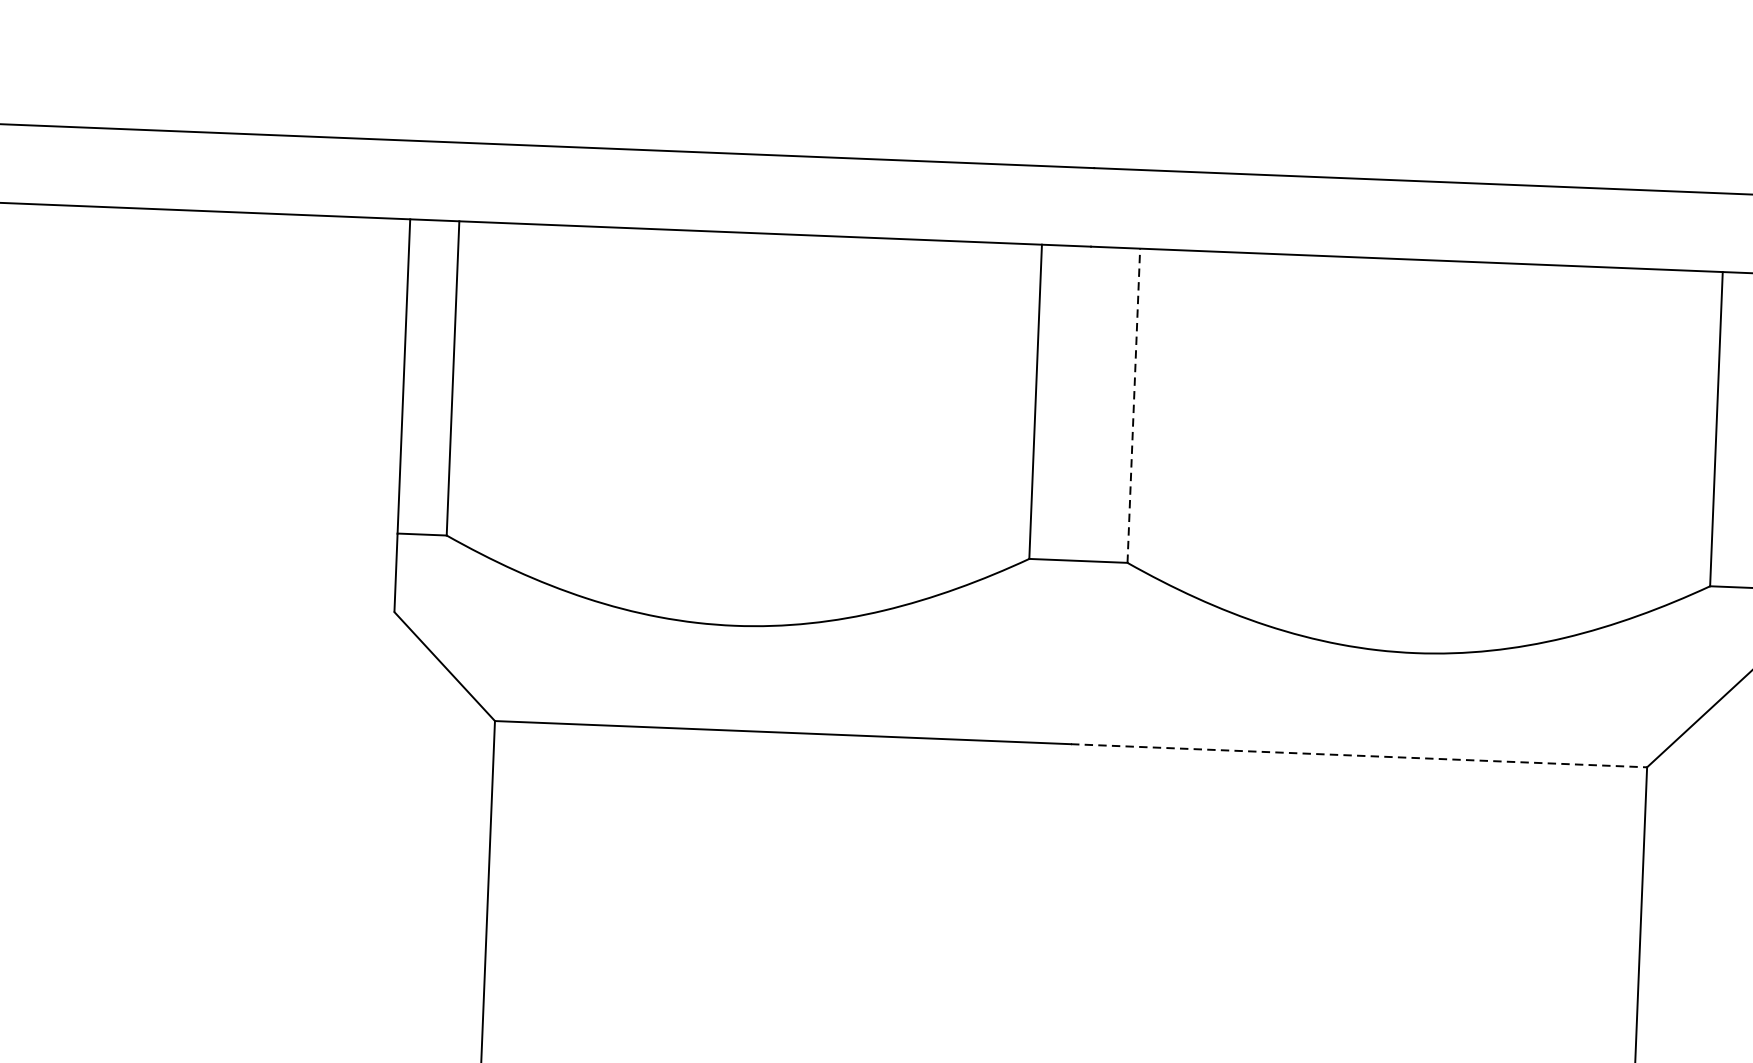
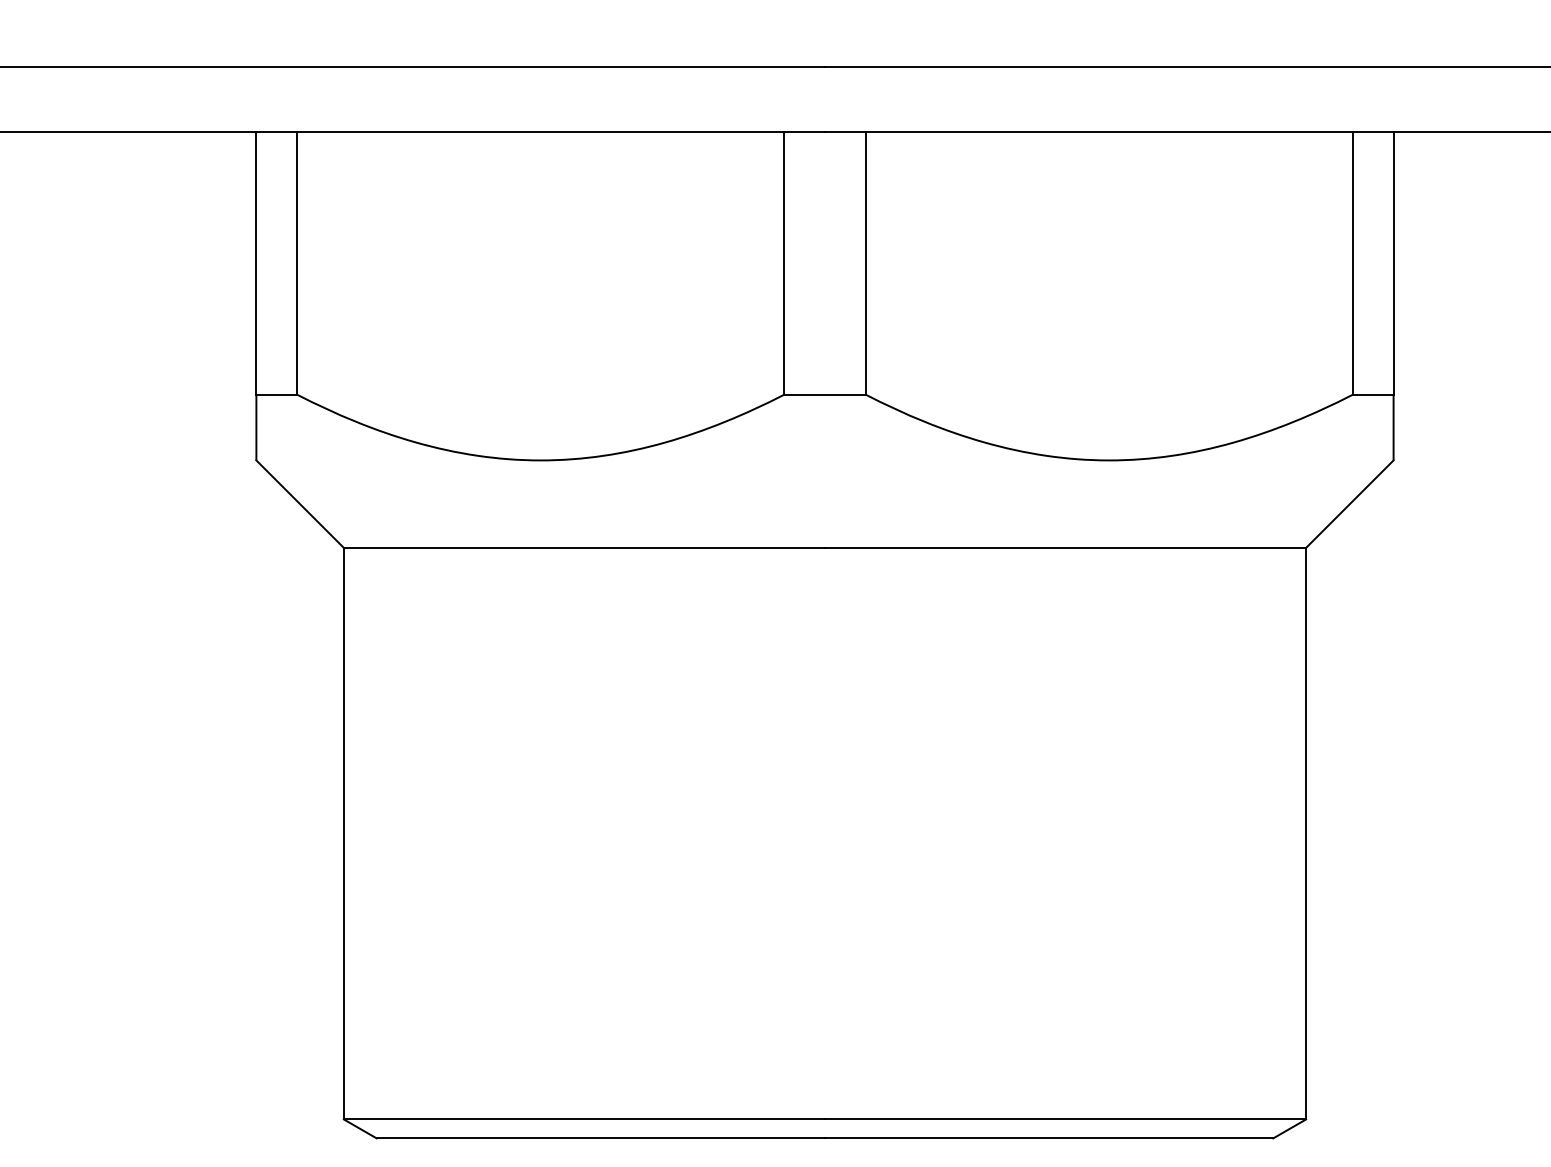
line: (1134, 405) -> (866, 263), dashed -> solid
line: (1359, 755) -> (1065, 547), dashed -> solid

